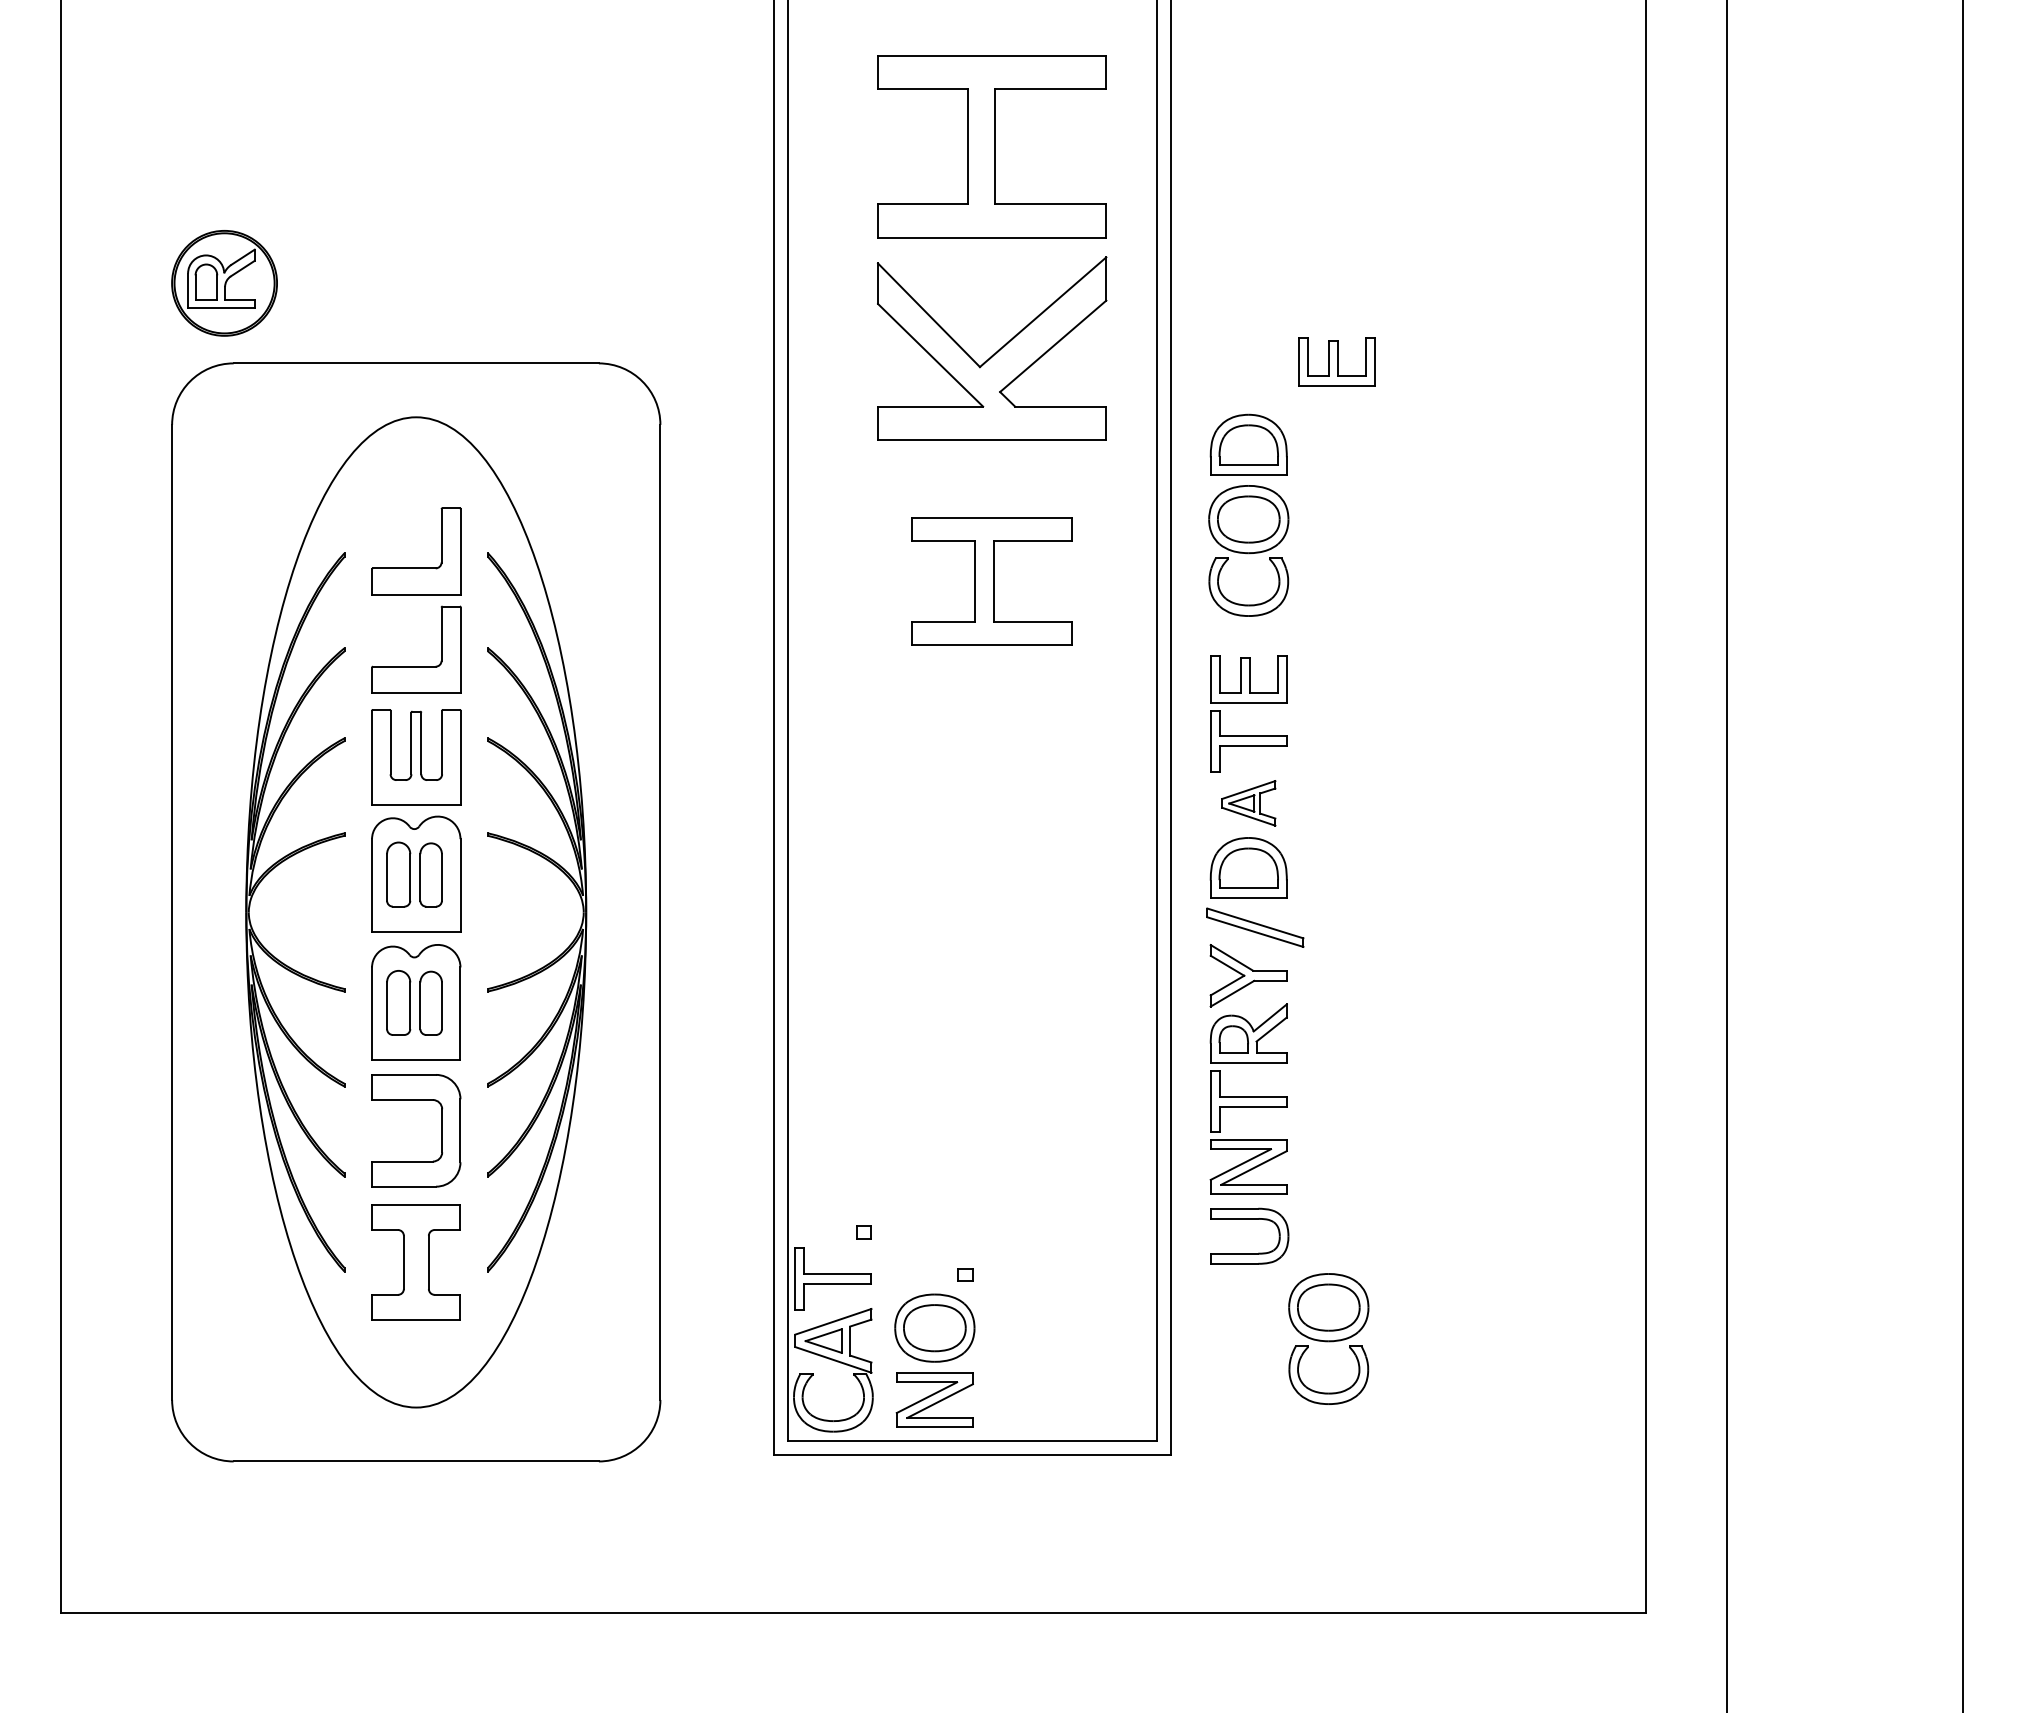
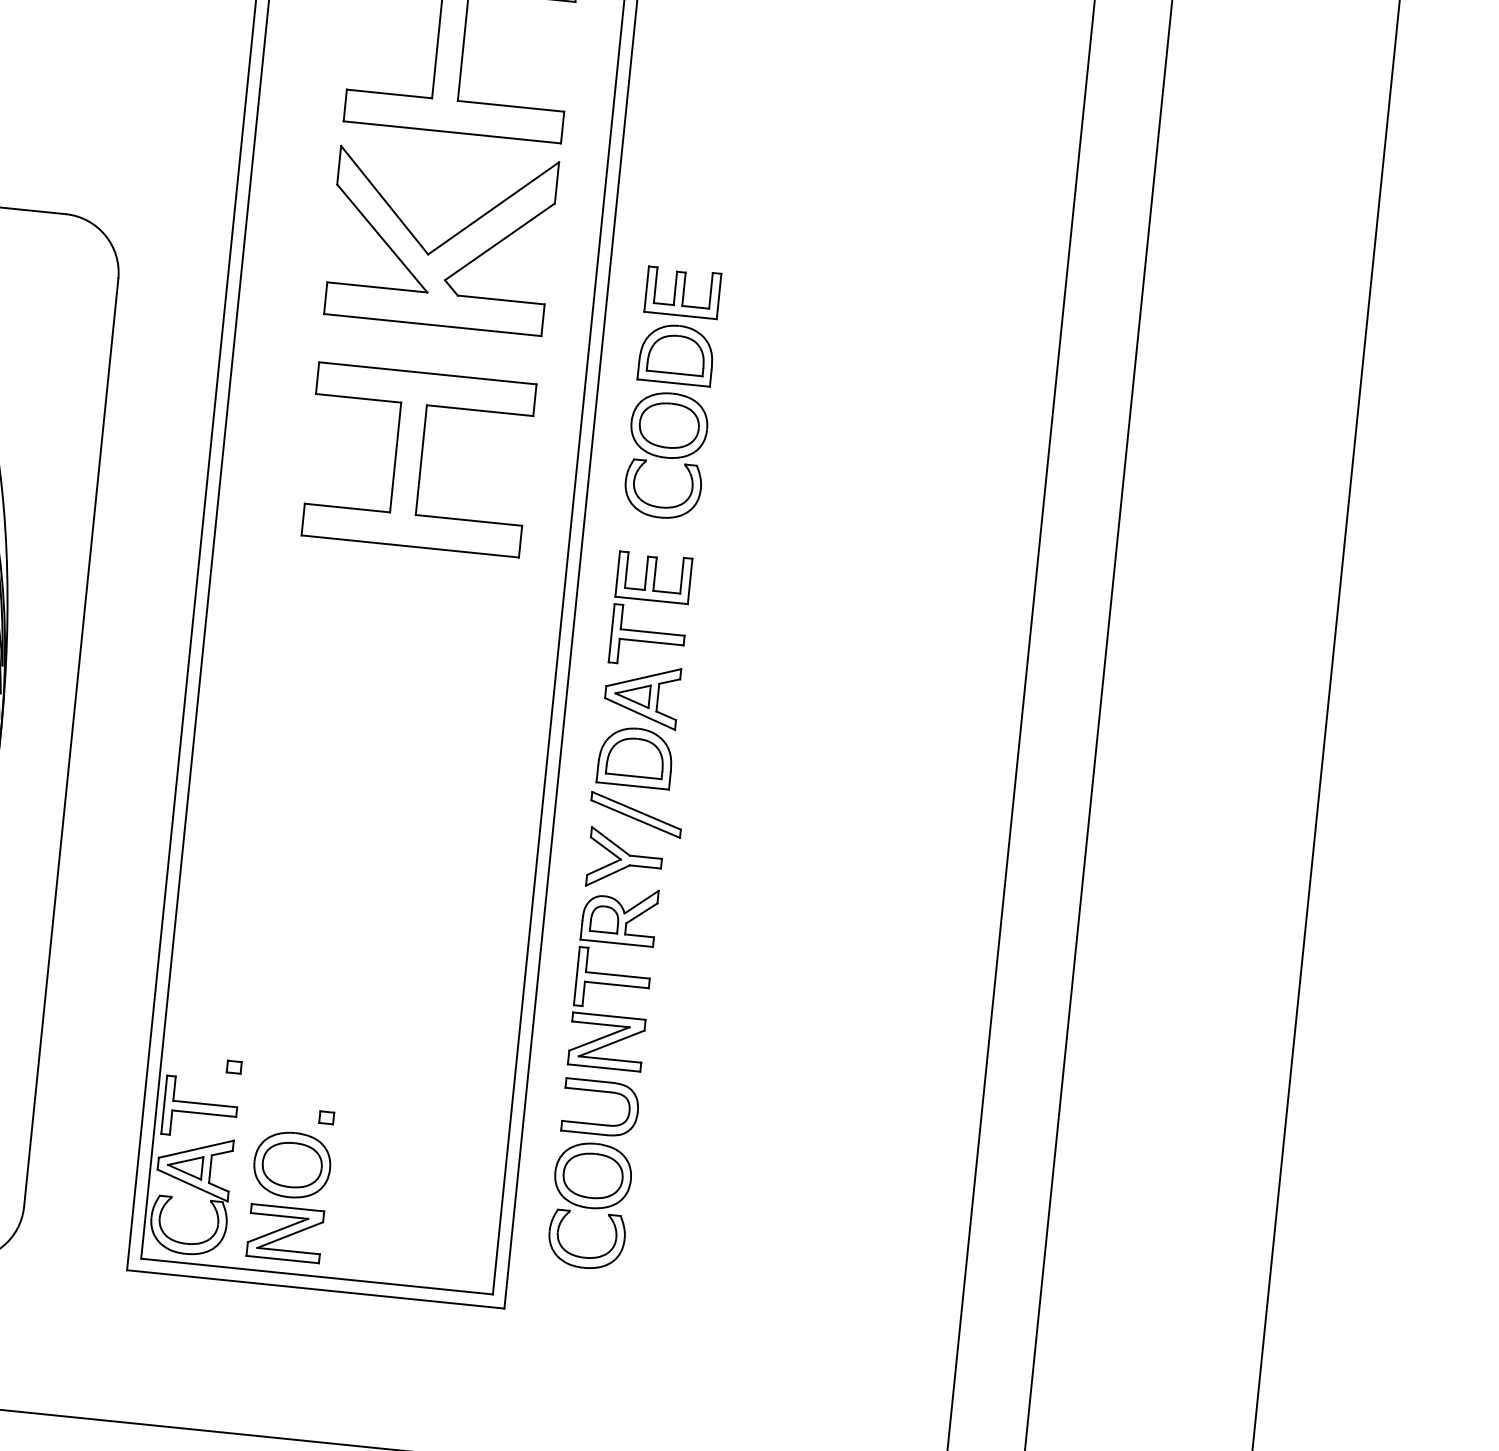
part: (1336, 361) -> (682, 292), moved
part: (991, 581) -> (418, 459), size x1.43
part: (1248, 803) -> (641, 695), size x1.43
part: (1328, 1338) -> (589, 1205), moved

